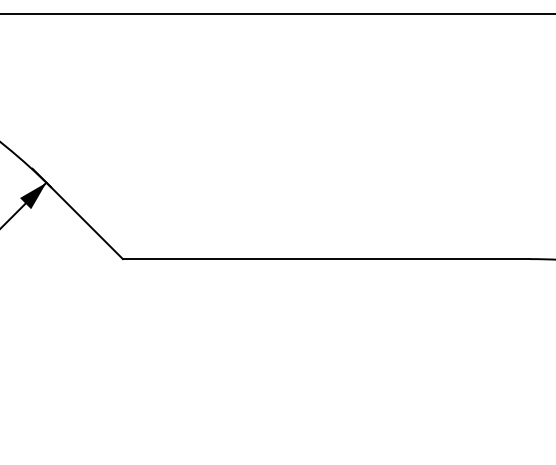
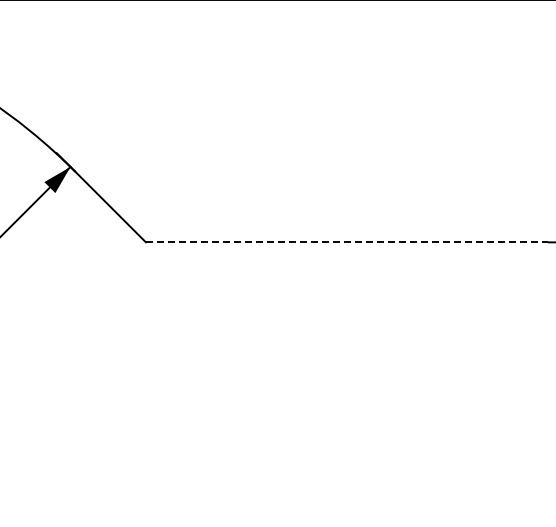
line: (326, 259) -> (346, 242), solid -> dashed

